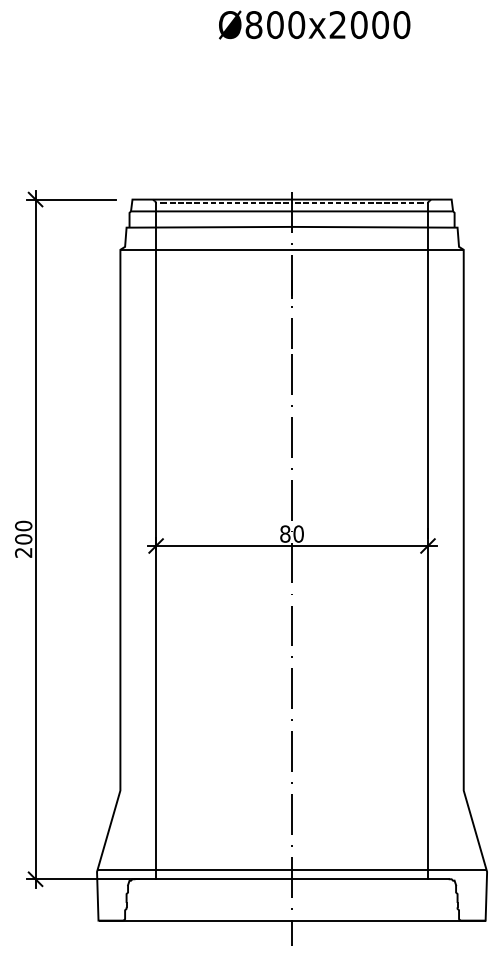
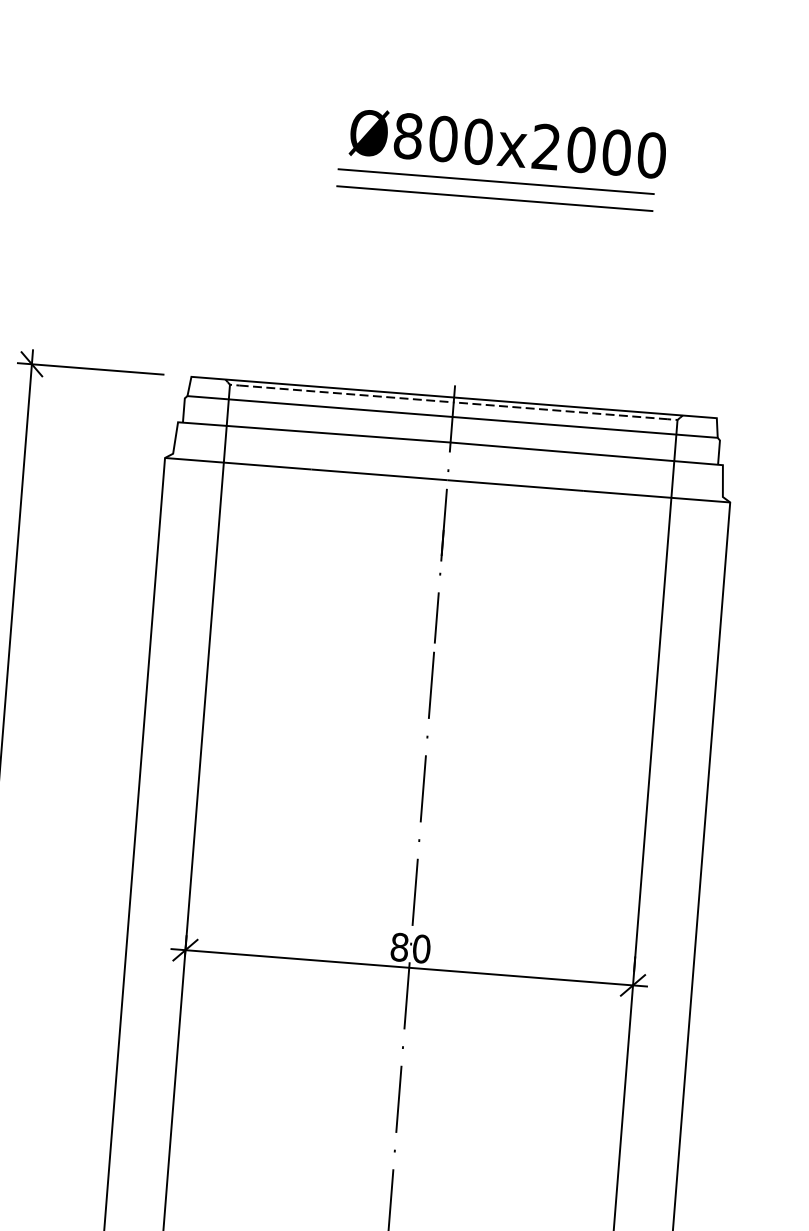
text: (314, 24) -> (507, 143), moved
line: (306, 67) -> (495, 181), added
line: (306, 77) -> (493, 198), added

